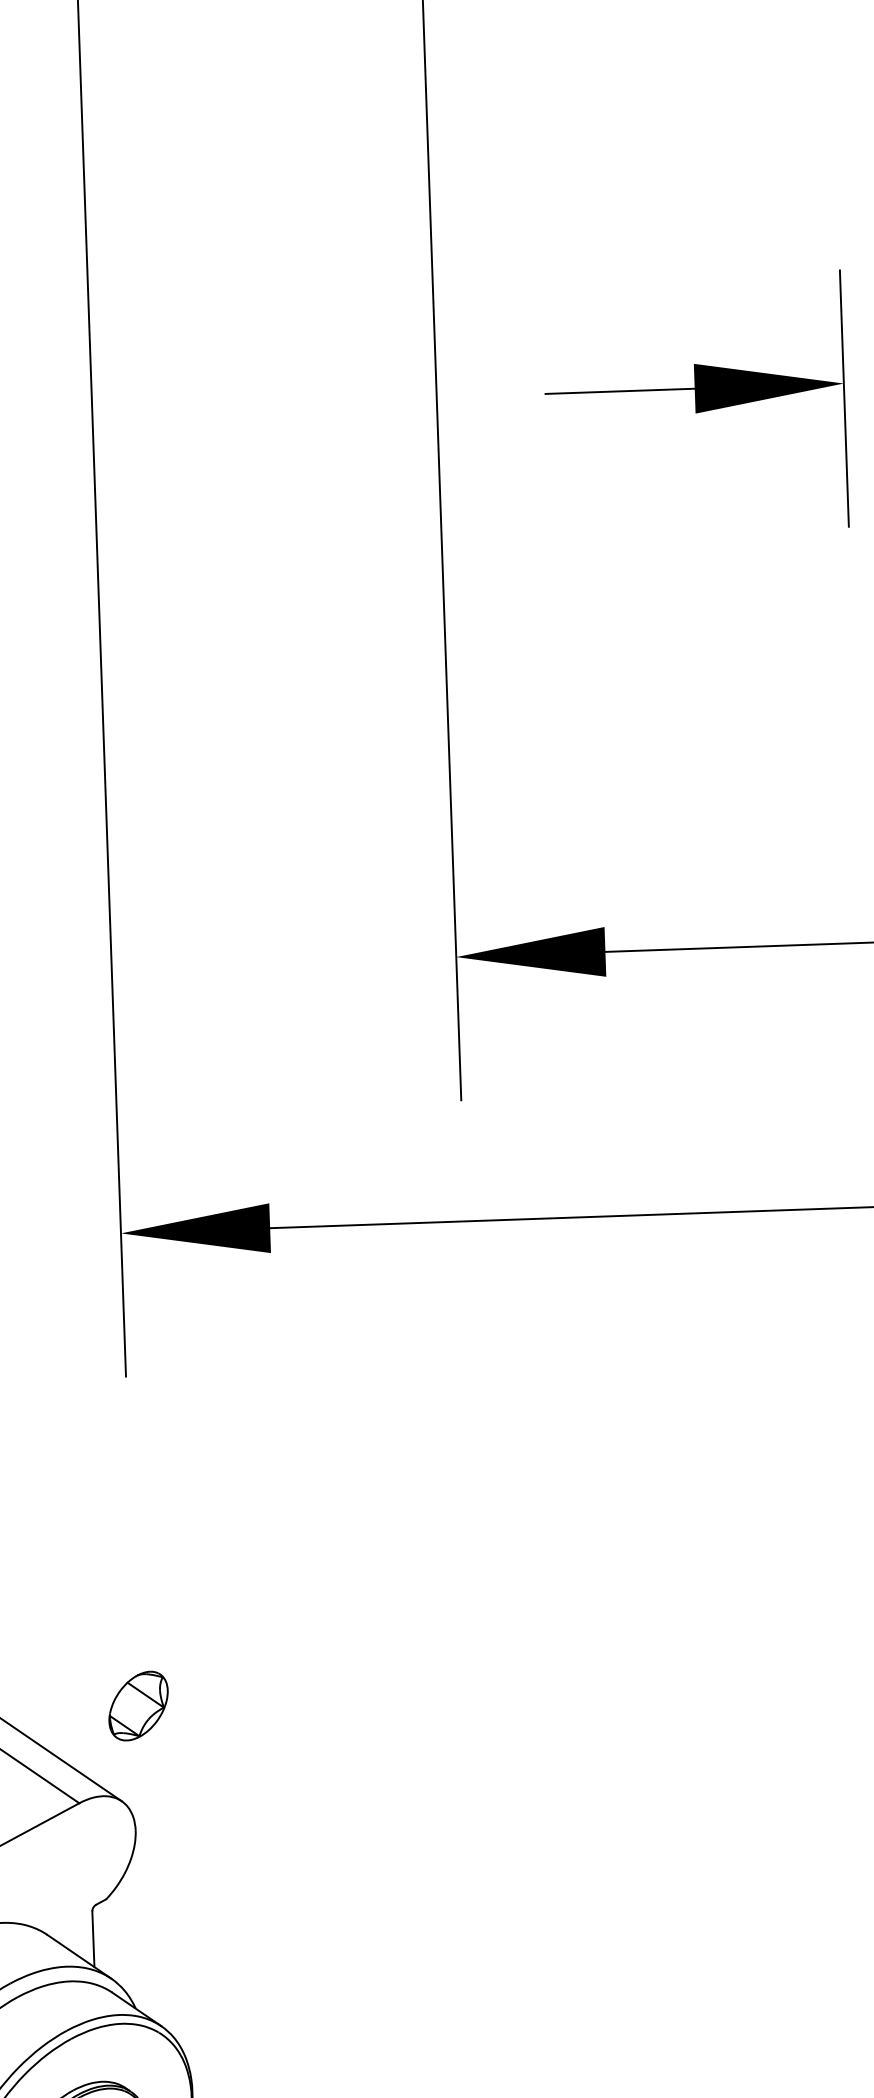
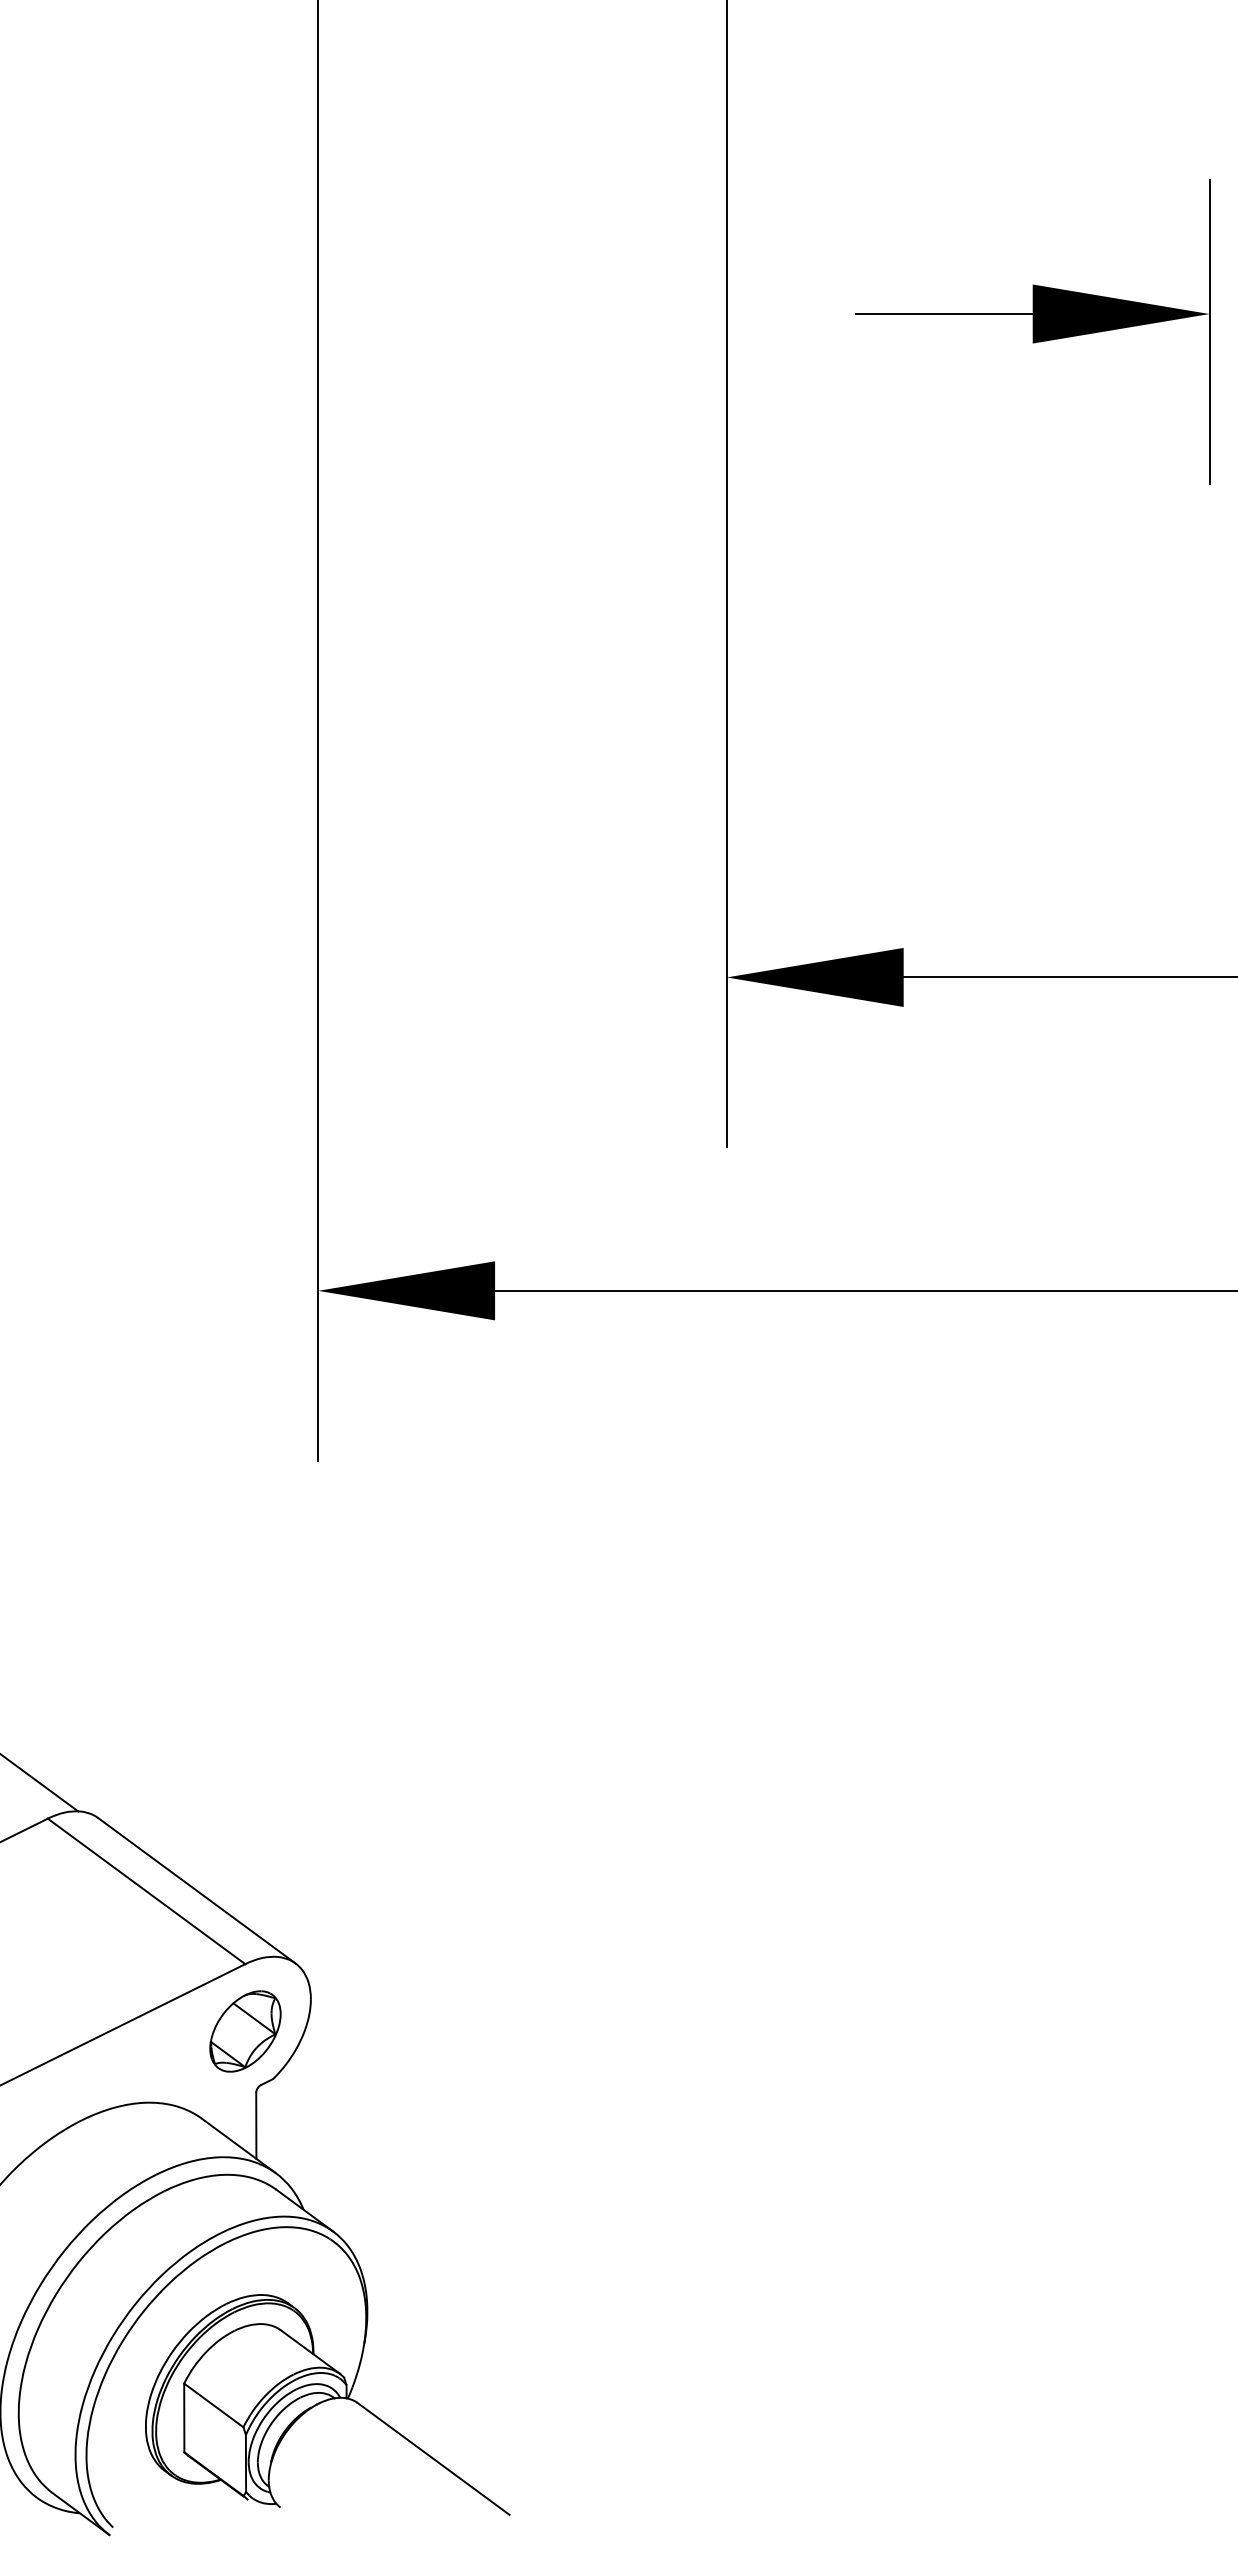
part: (138, 1706) -> (245, 2031), moved

